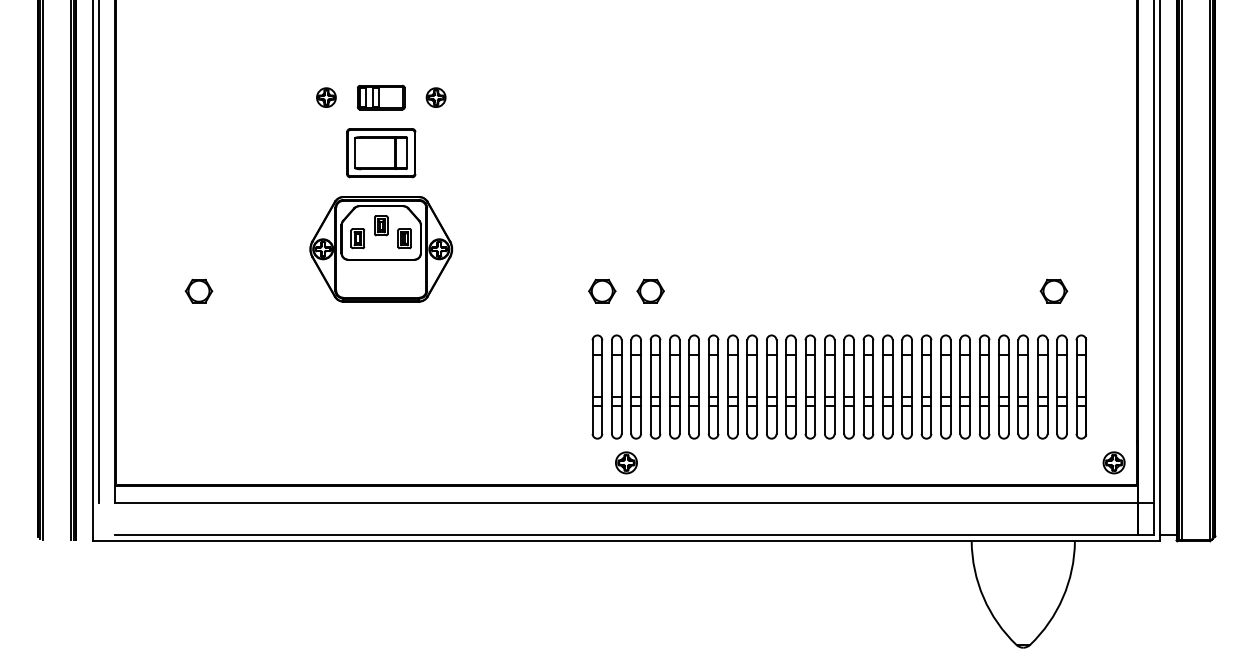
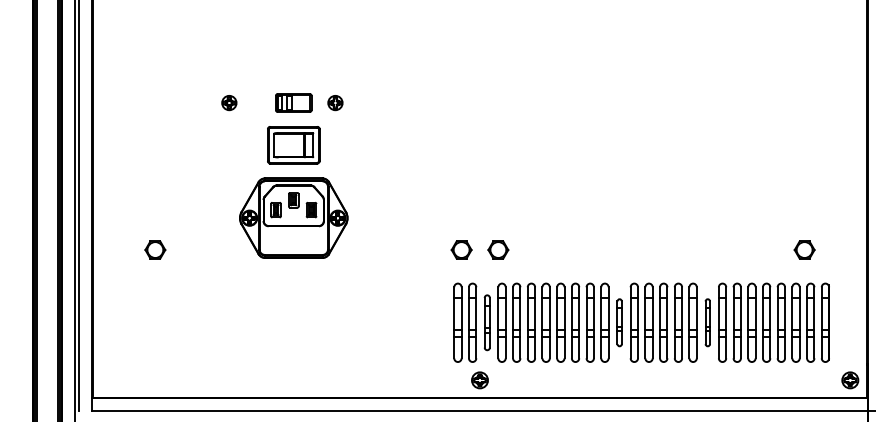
part: (326, 97) -> (229, 102), moved
part: (635, 386) -> (486, 322), size x0.7
part: (810, 386) -> (619, 322), size x0.6
part: (926, 386) -> (707, 322), size x0.6

